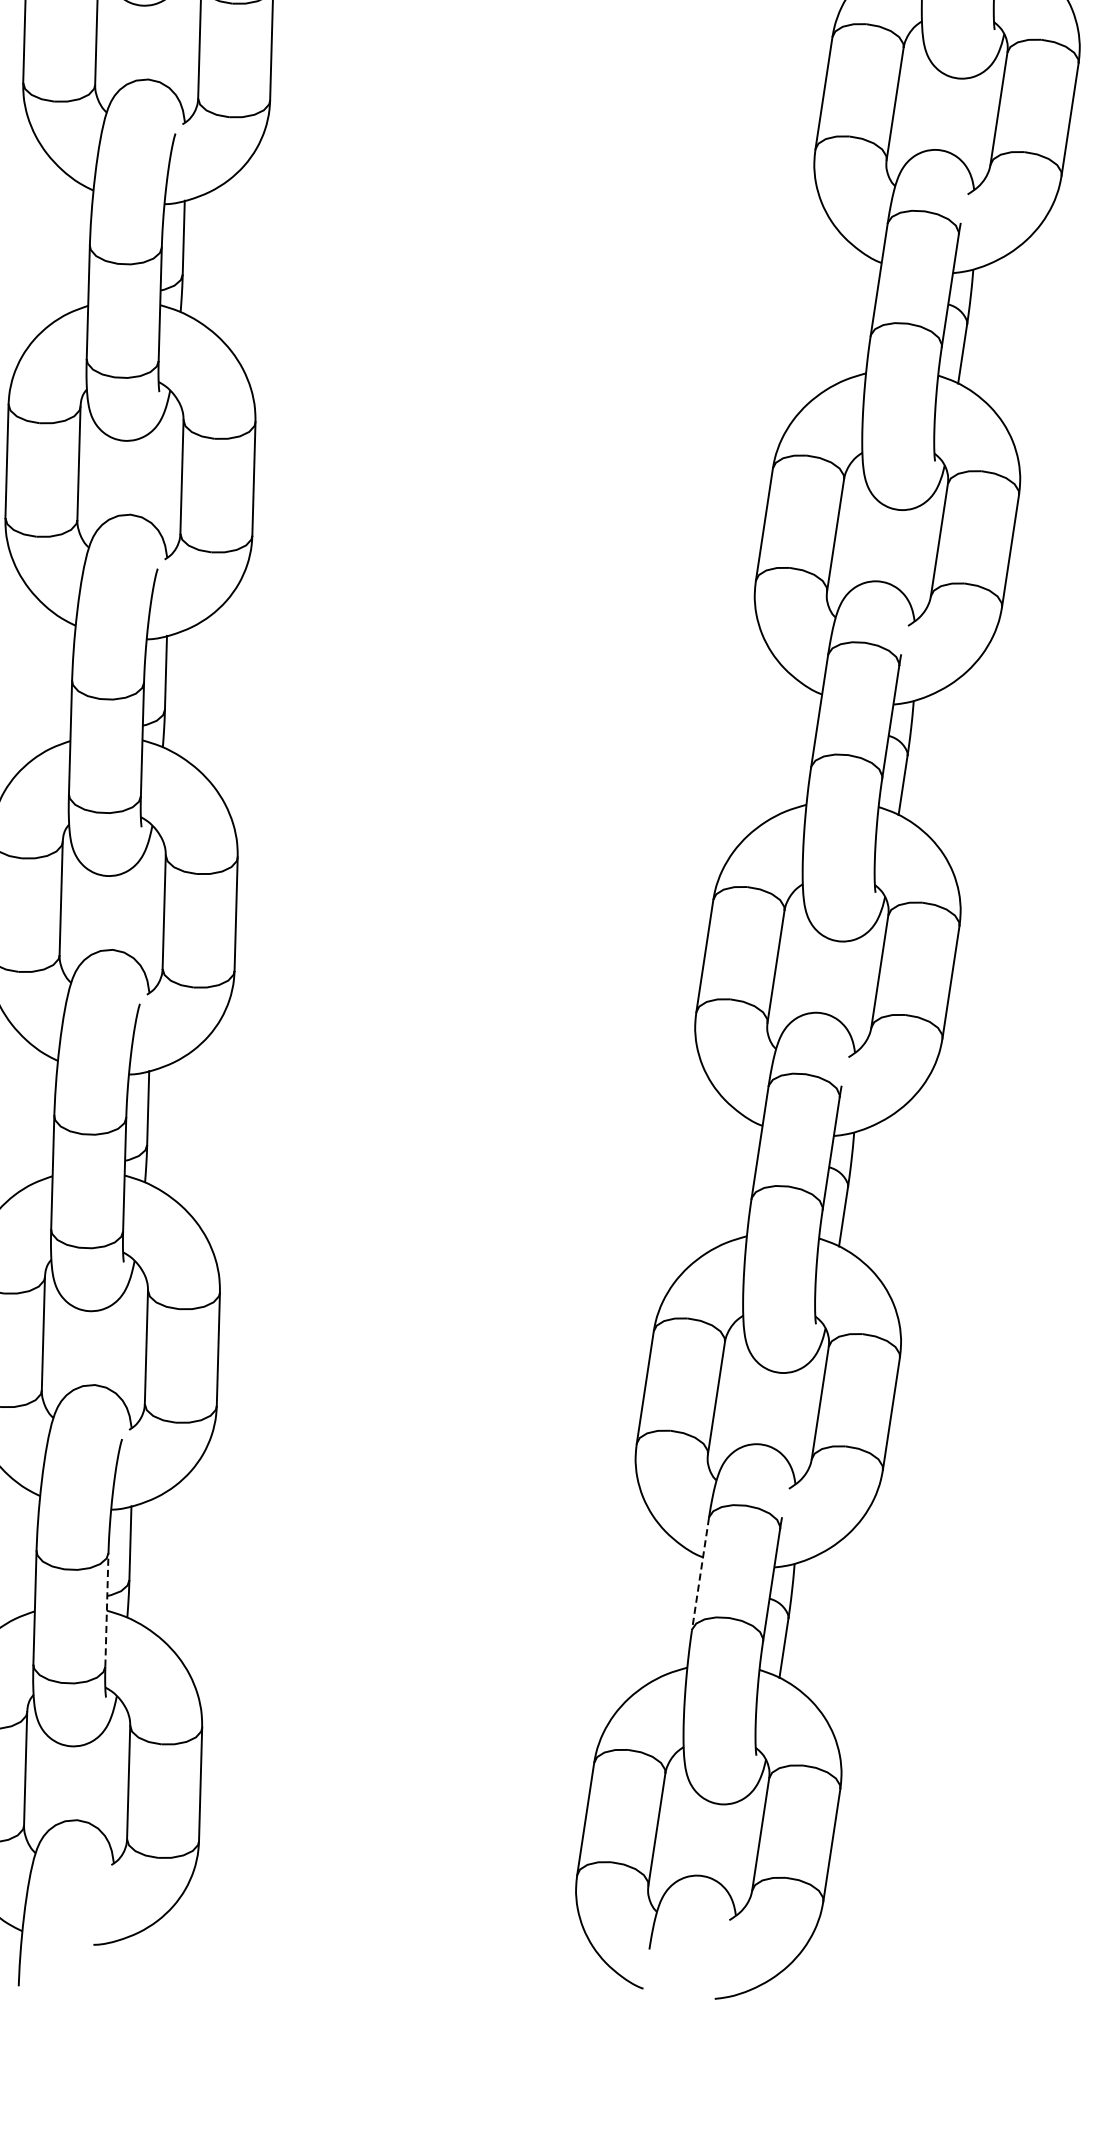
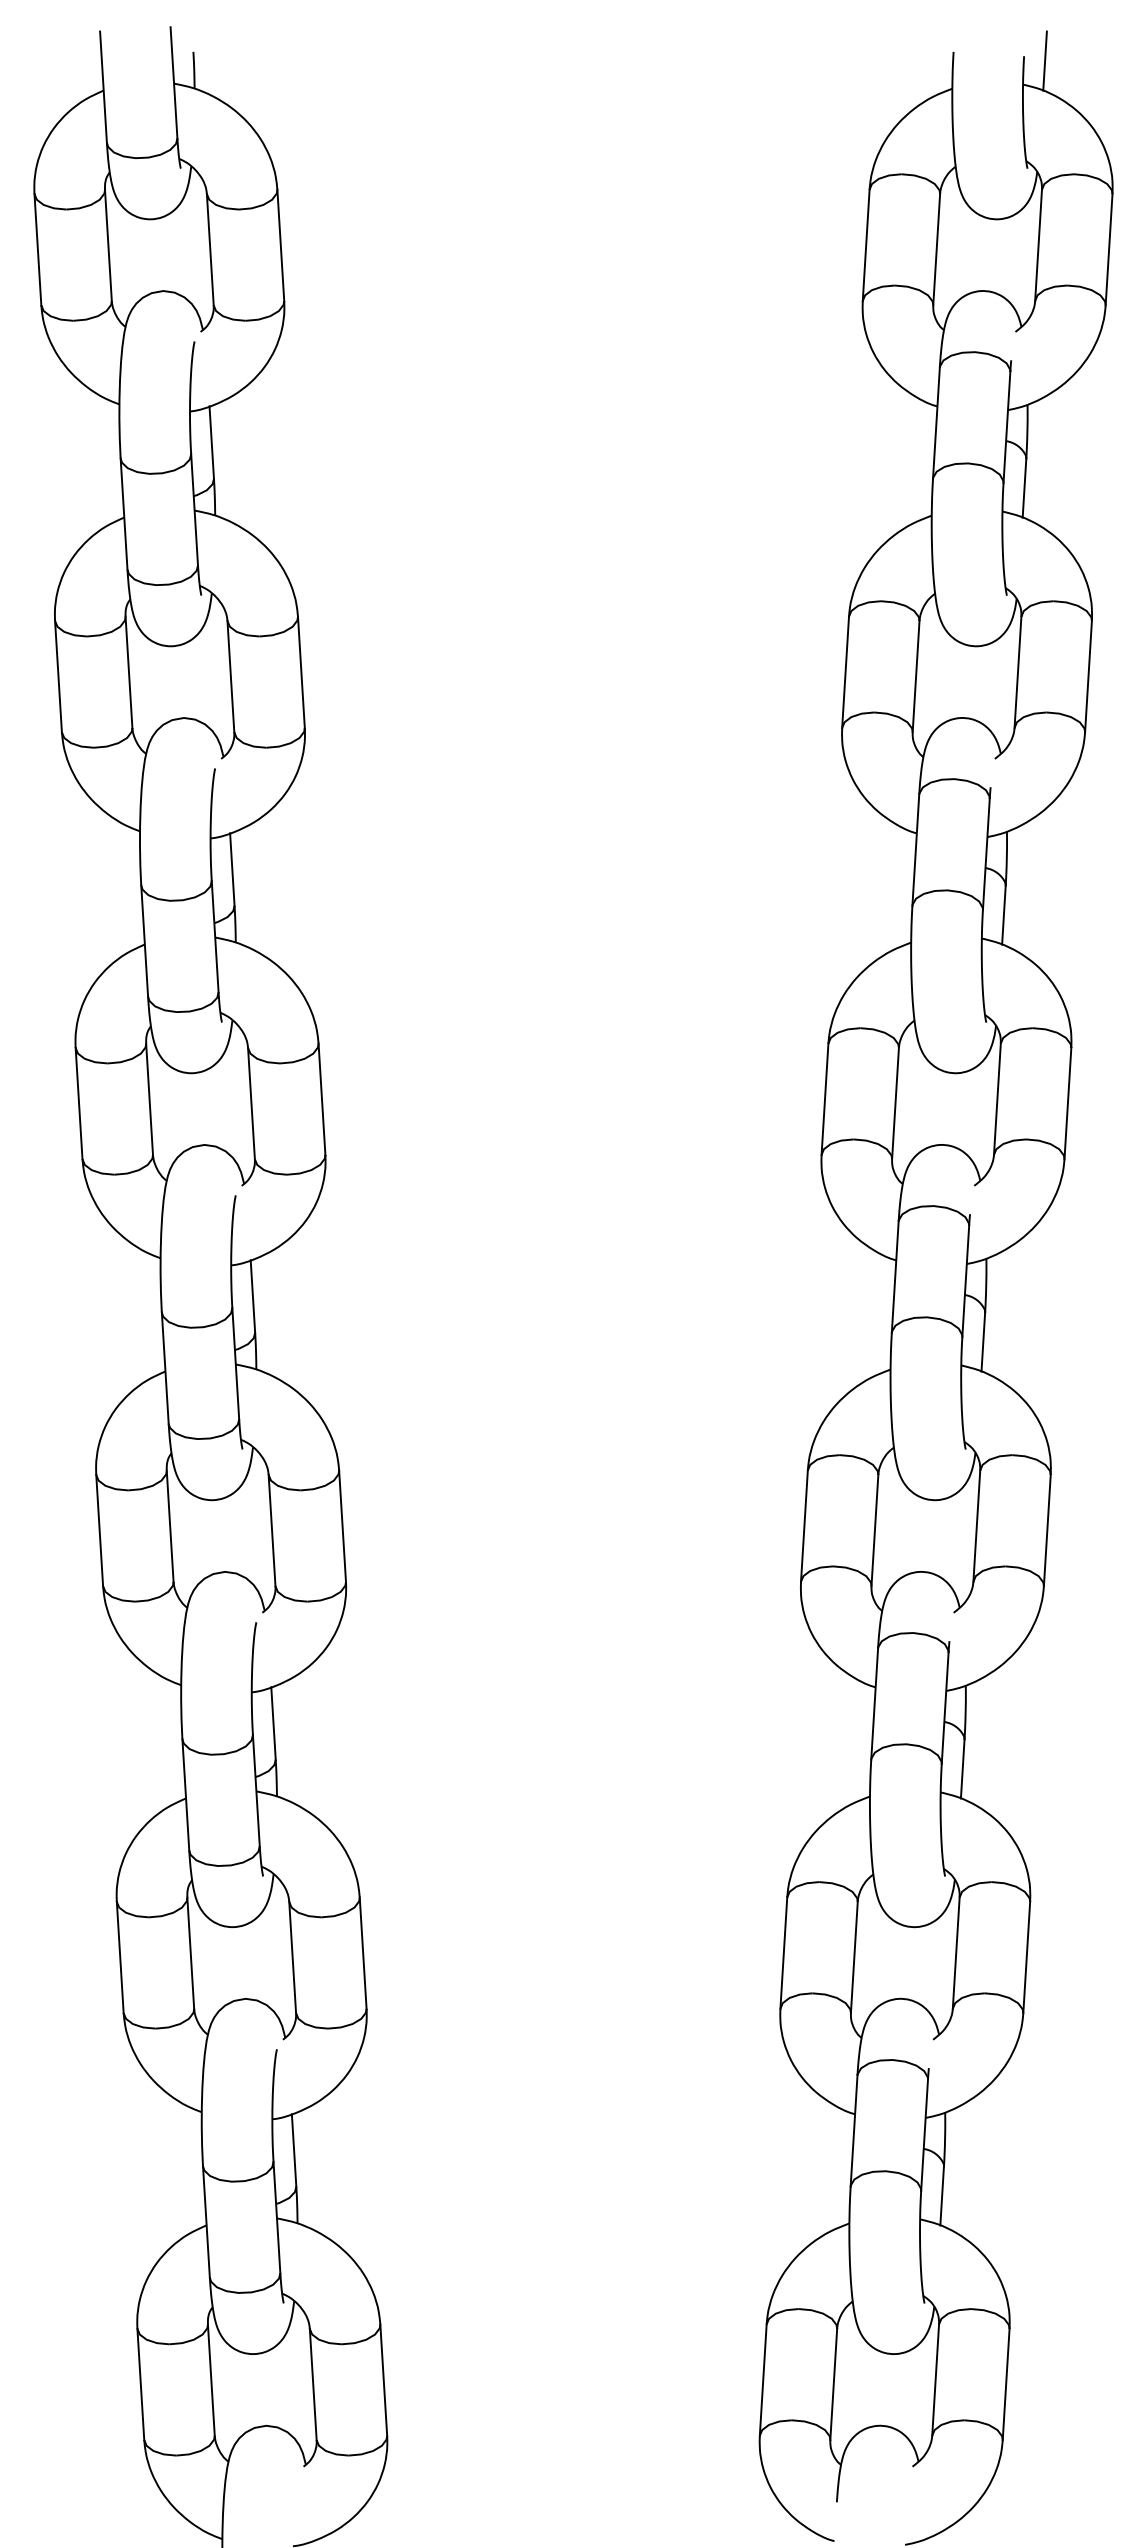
line: (700, 1574) -> (854, 2131), dashed -> solid
line: (106, 1609) -> (276, 2217), dashed -> solid

